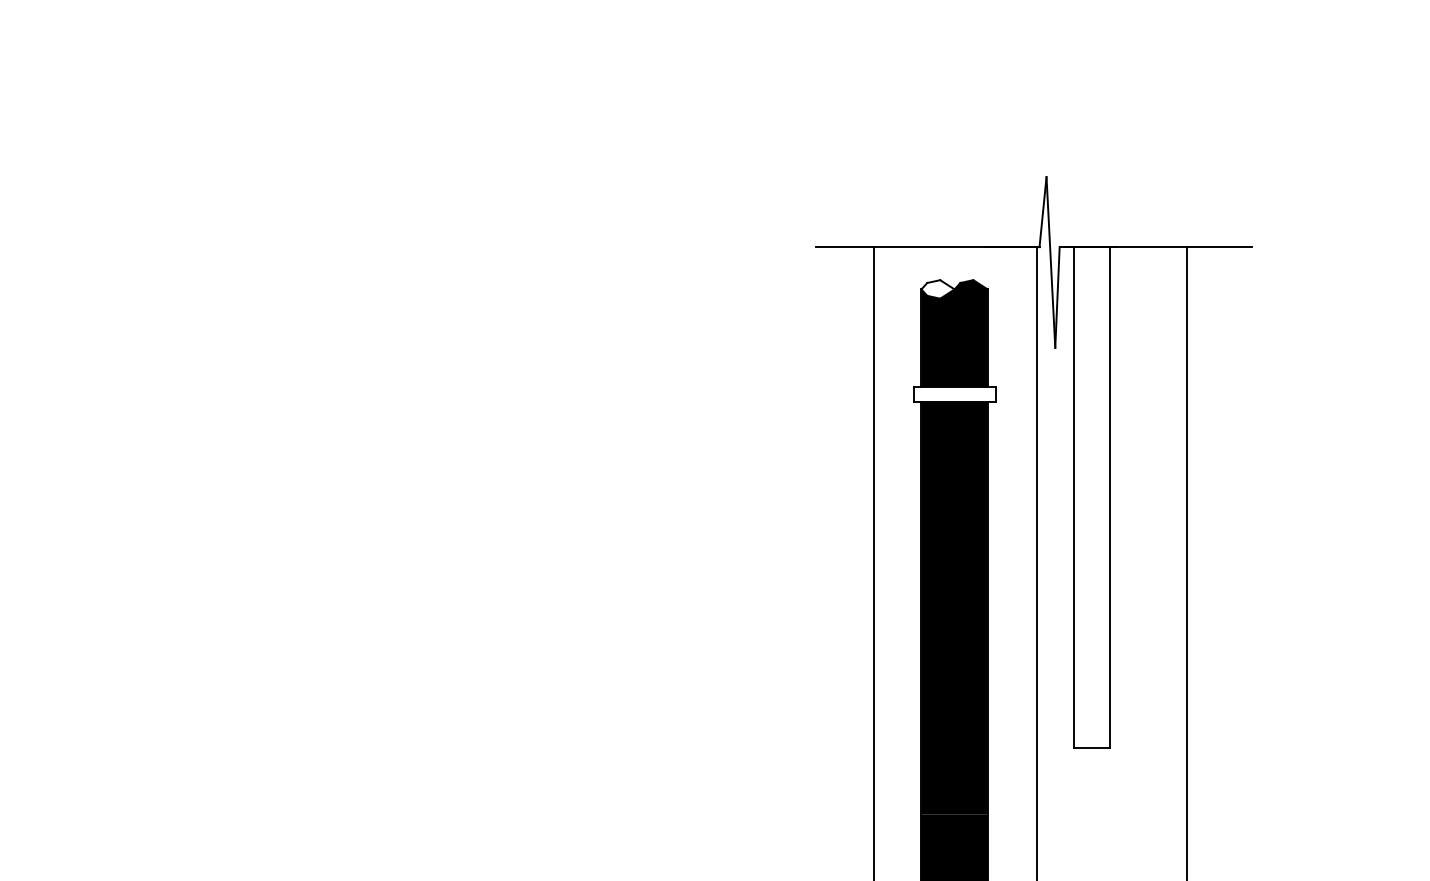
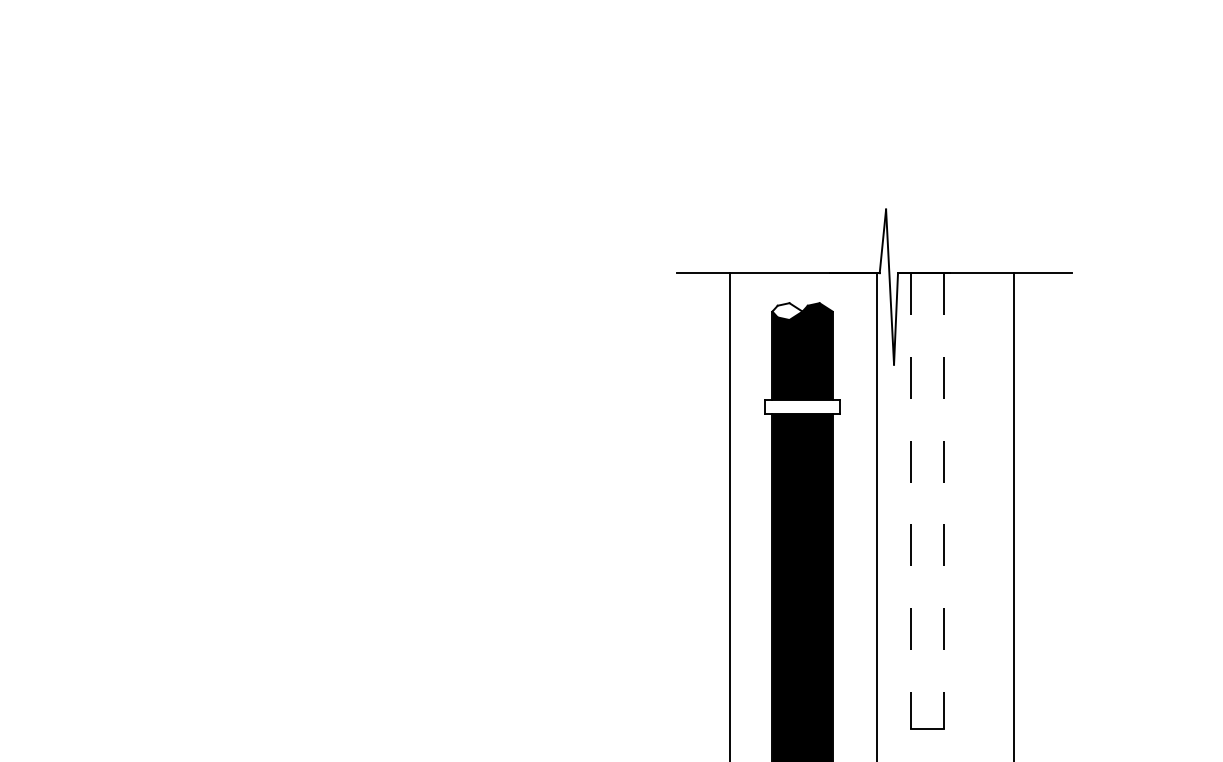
line: (1073, 497) -> (910, 500), solid -> dashed
line: (1110, 497) -> (944, 500), solid -> dashed

